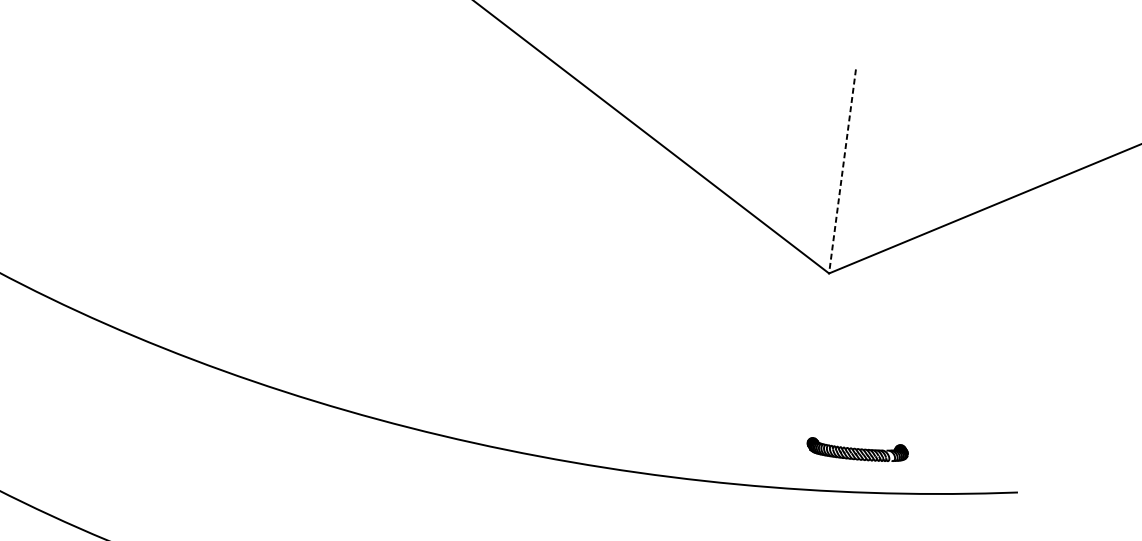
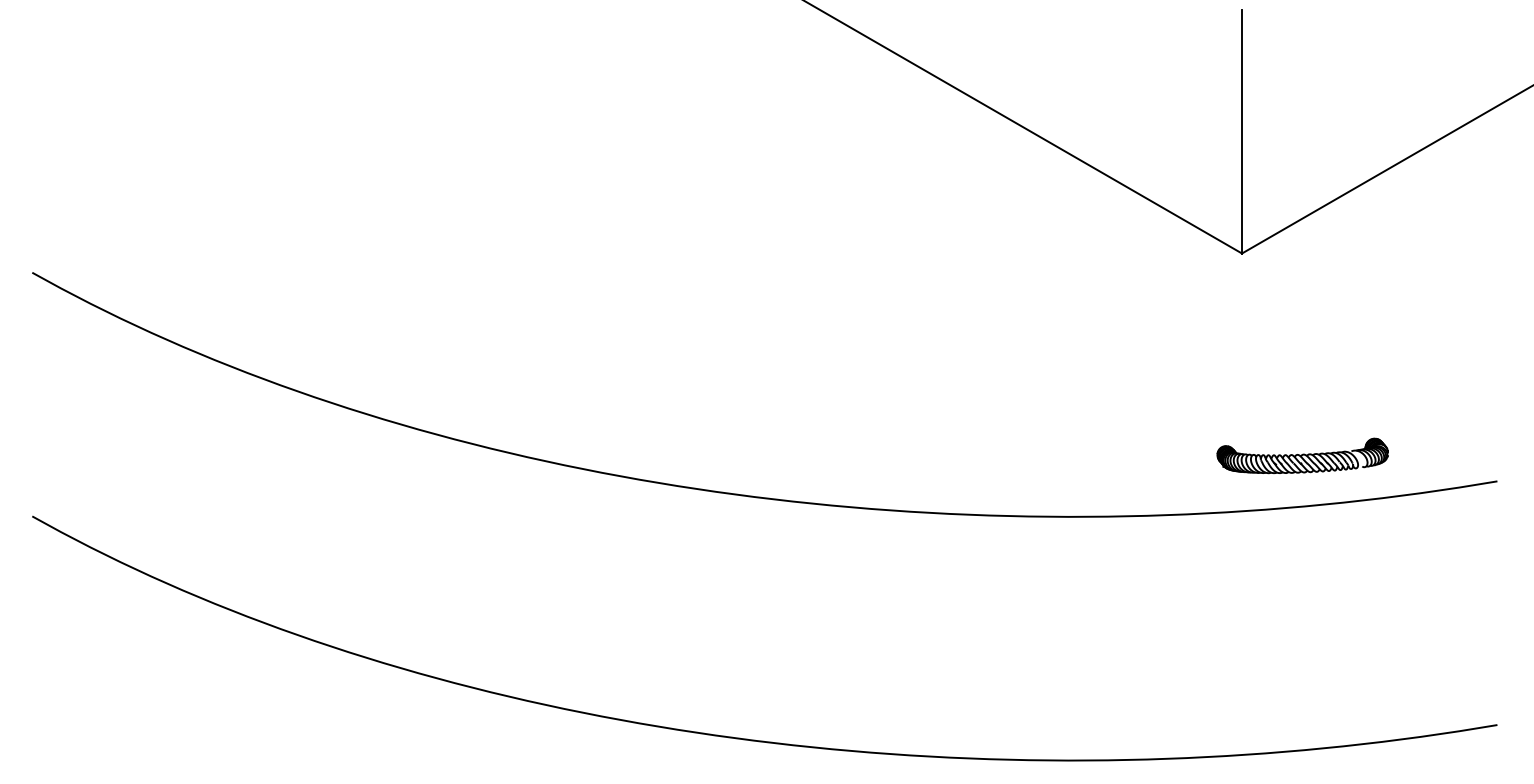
line: (842, 171) -> (1242, 131), dashed -> solid
part: (857, 449) -> (1302, 455), size x1.43

